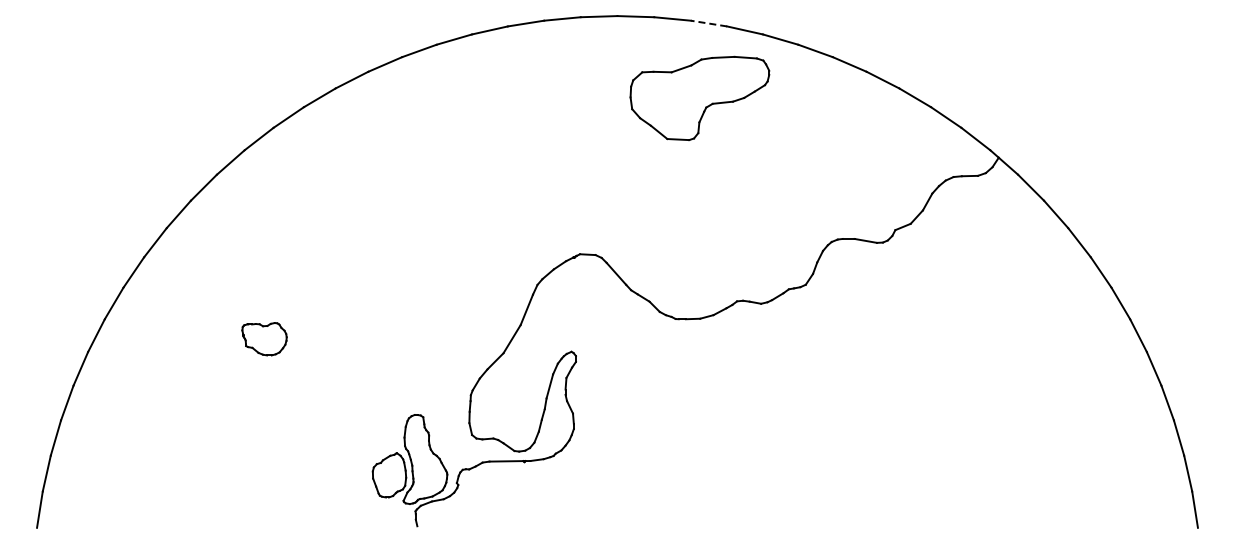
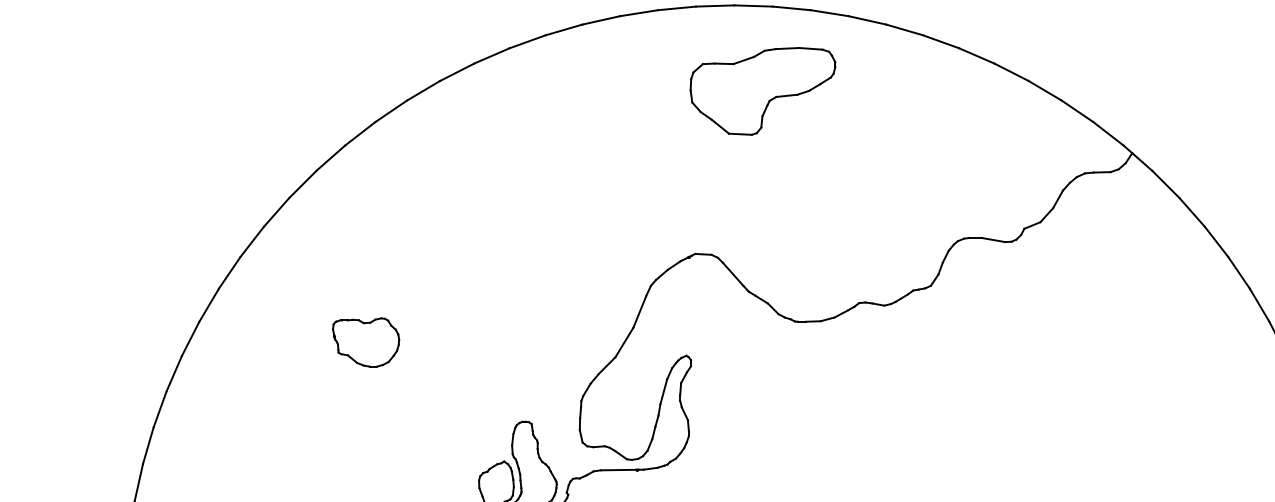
line: (708, 23) -> (829, 13), dashed -> solid
part: (699, 97) -> (762, 90), moved
part: (264, 339) -> (365, 342), size x1.43

